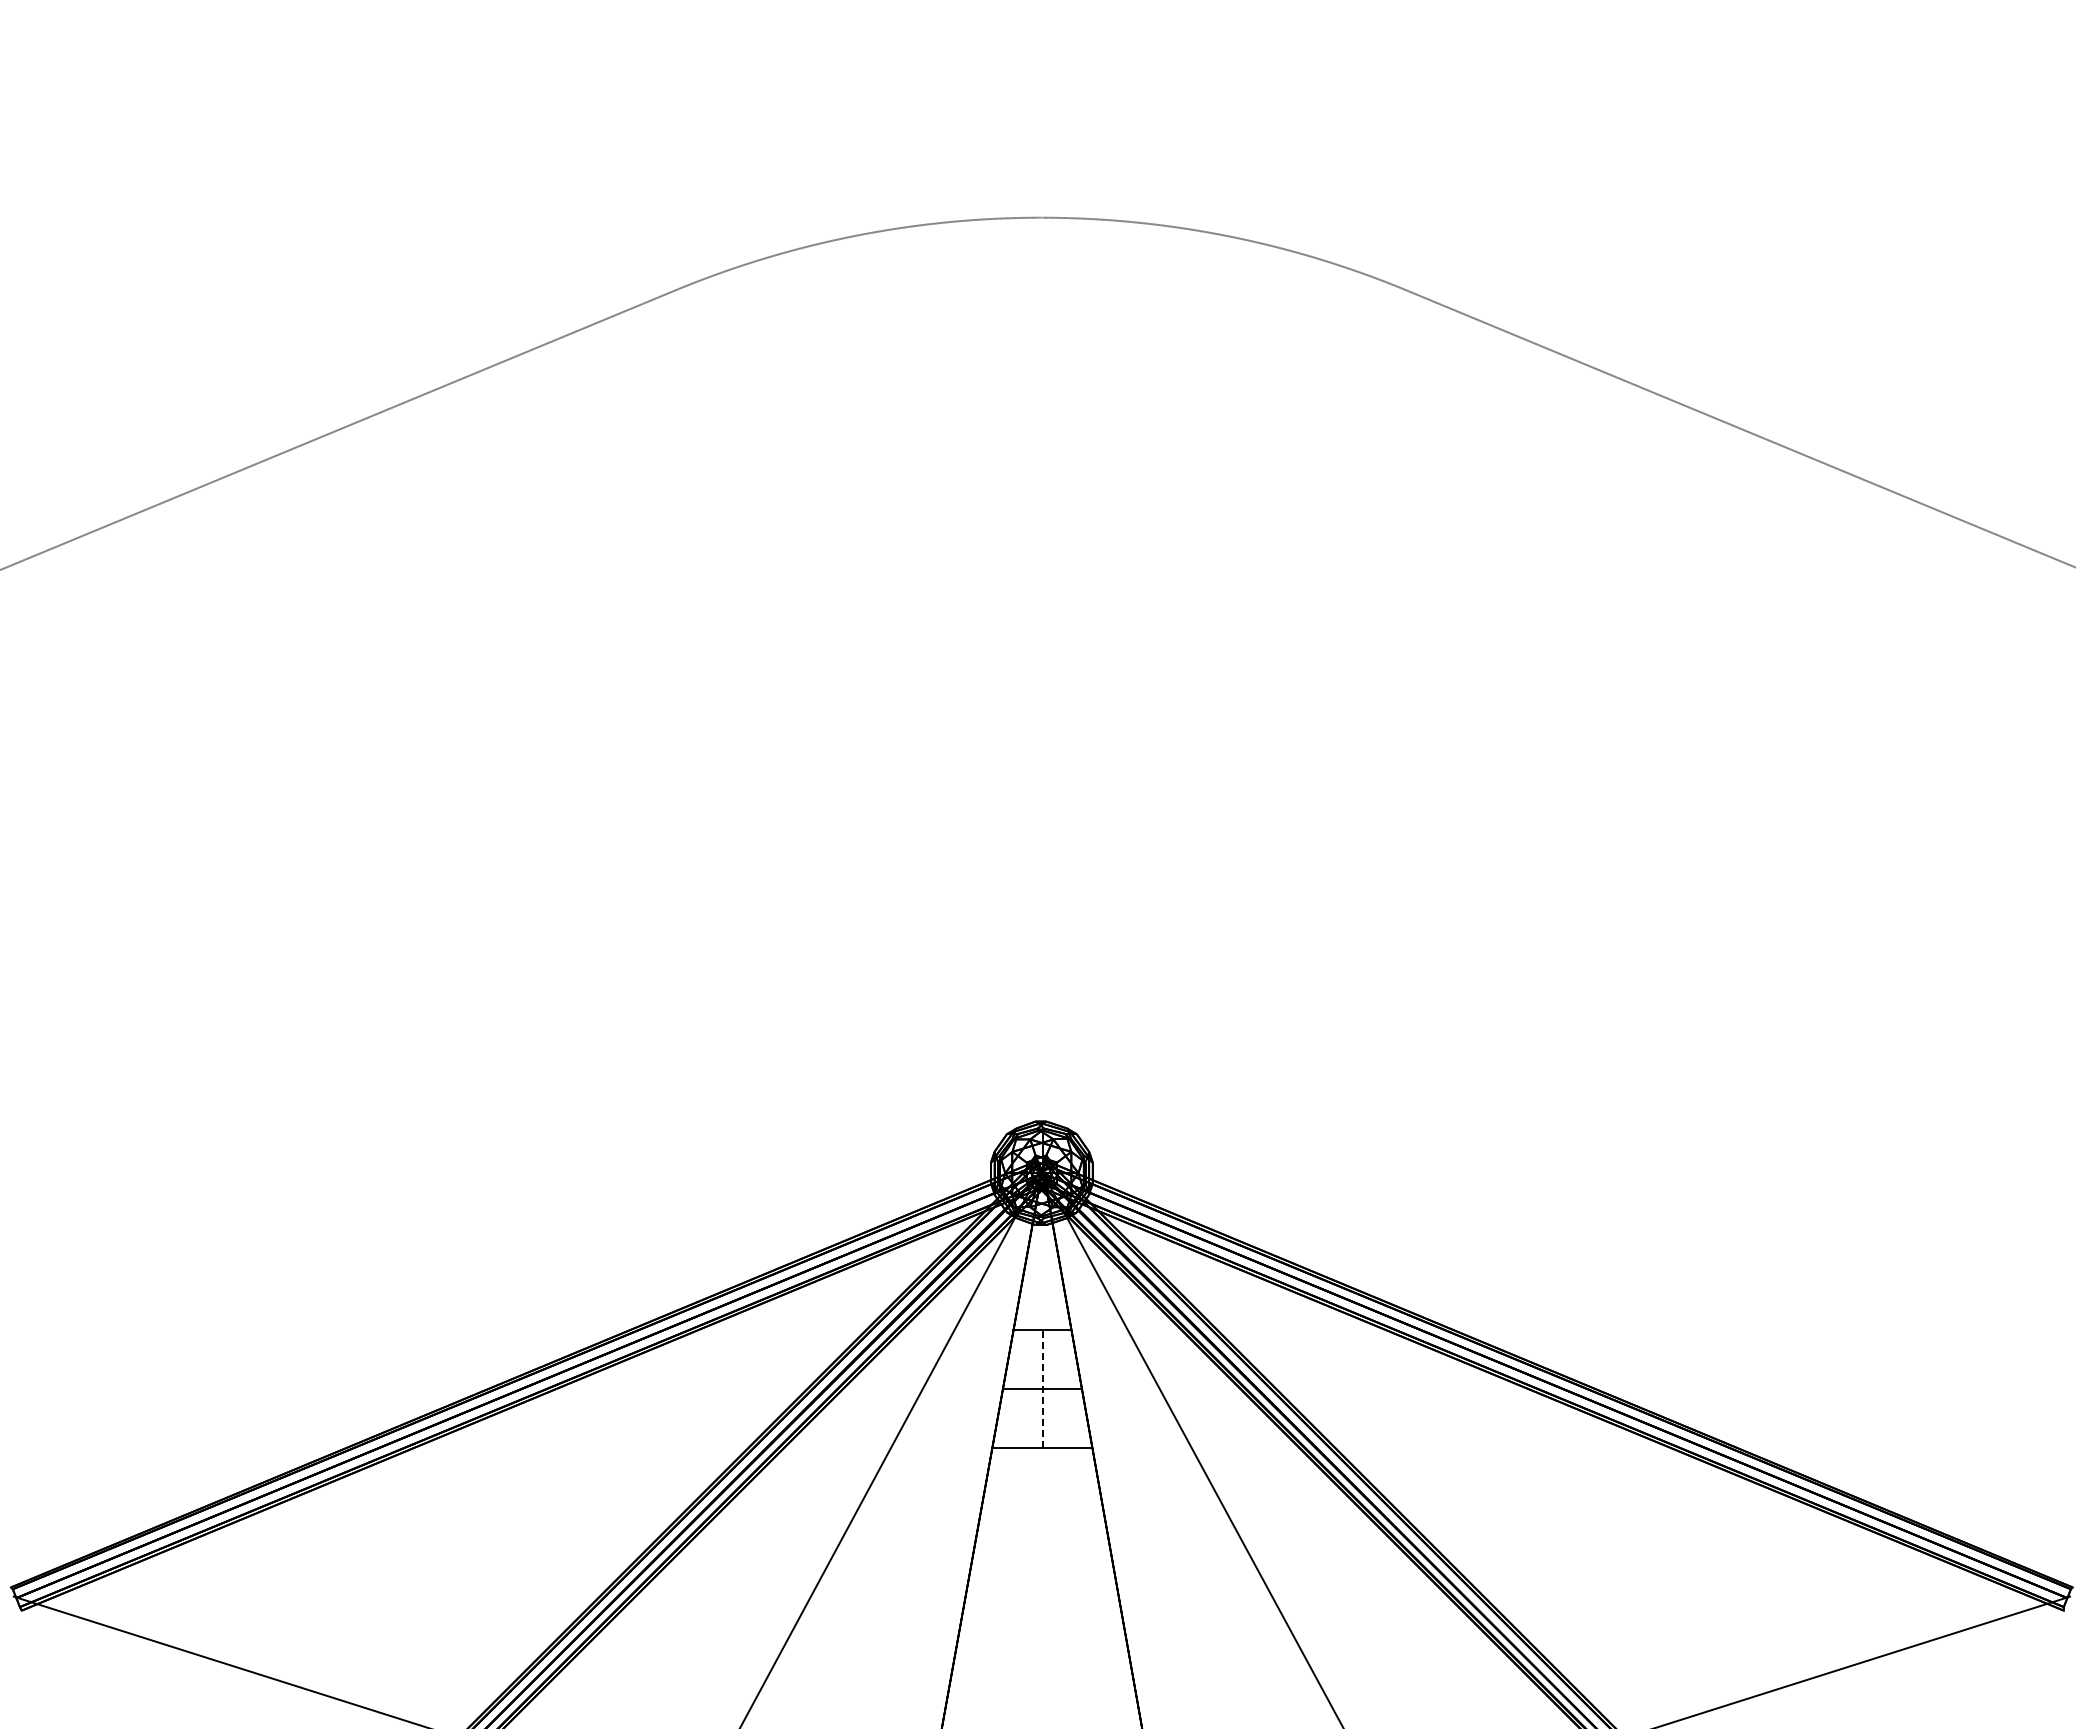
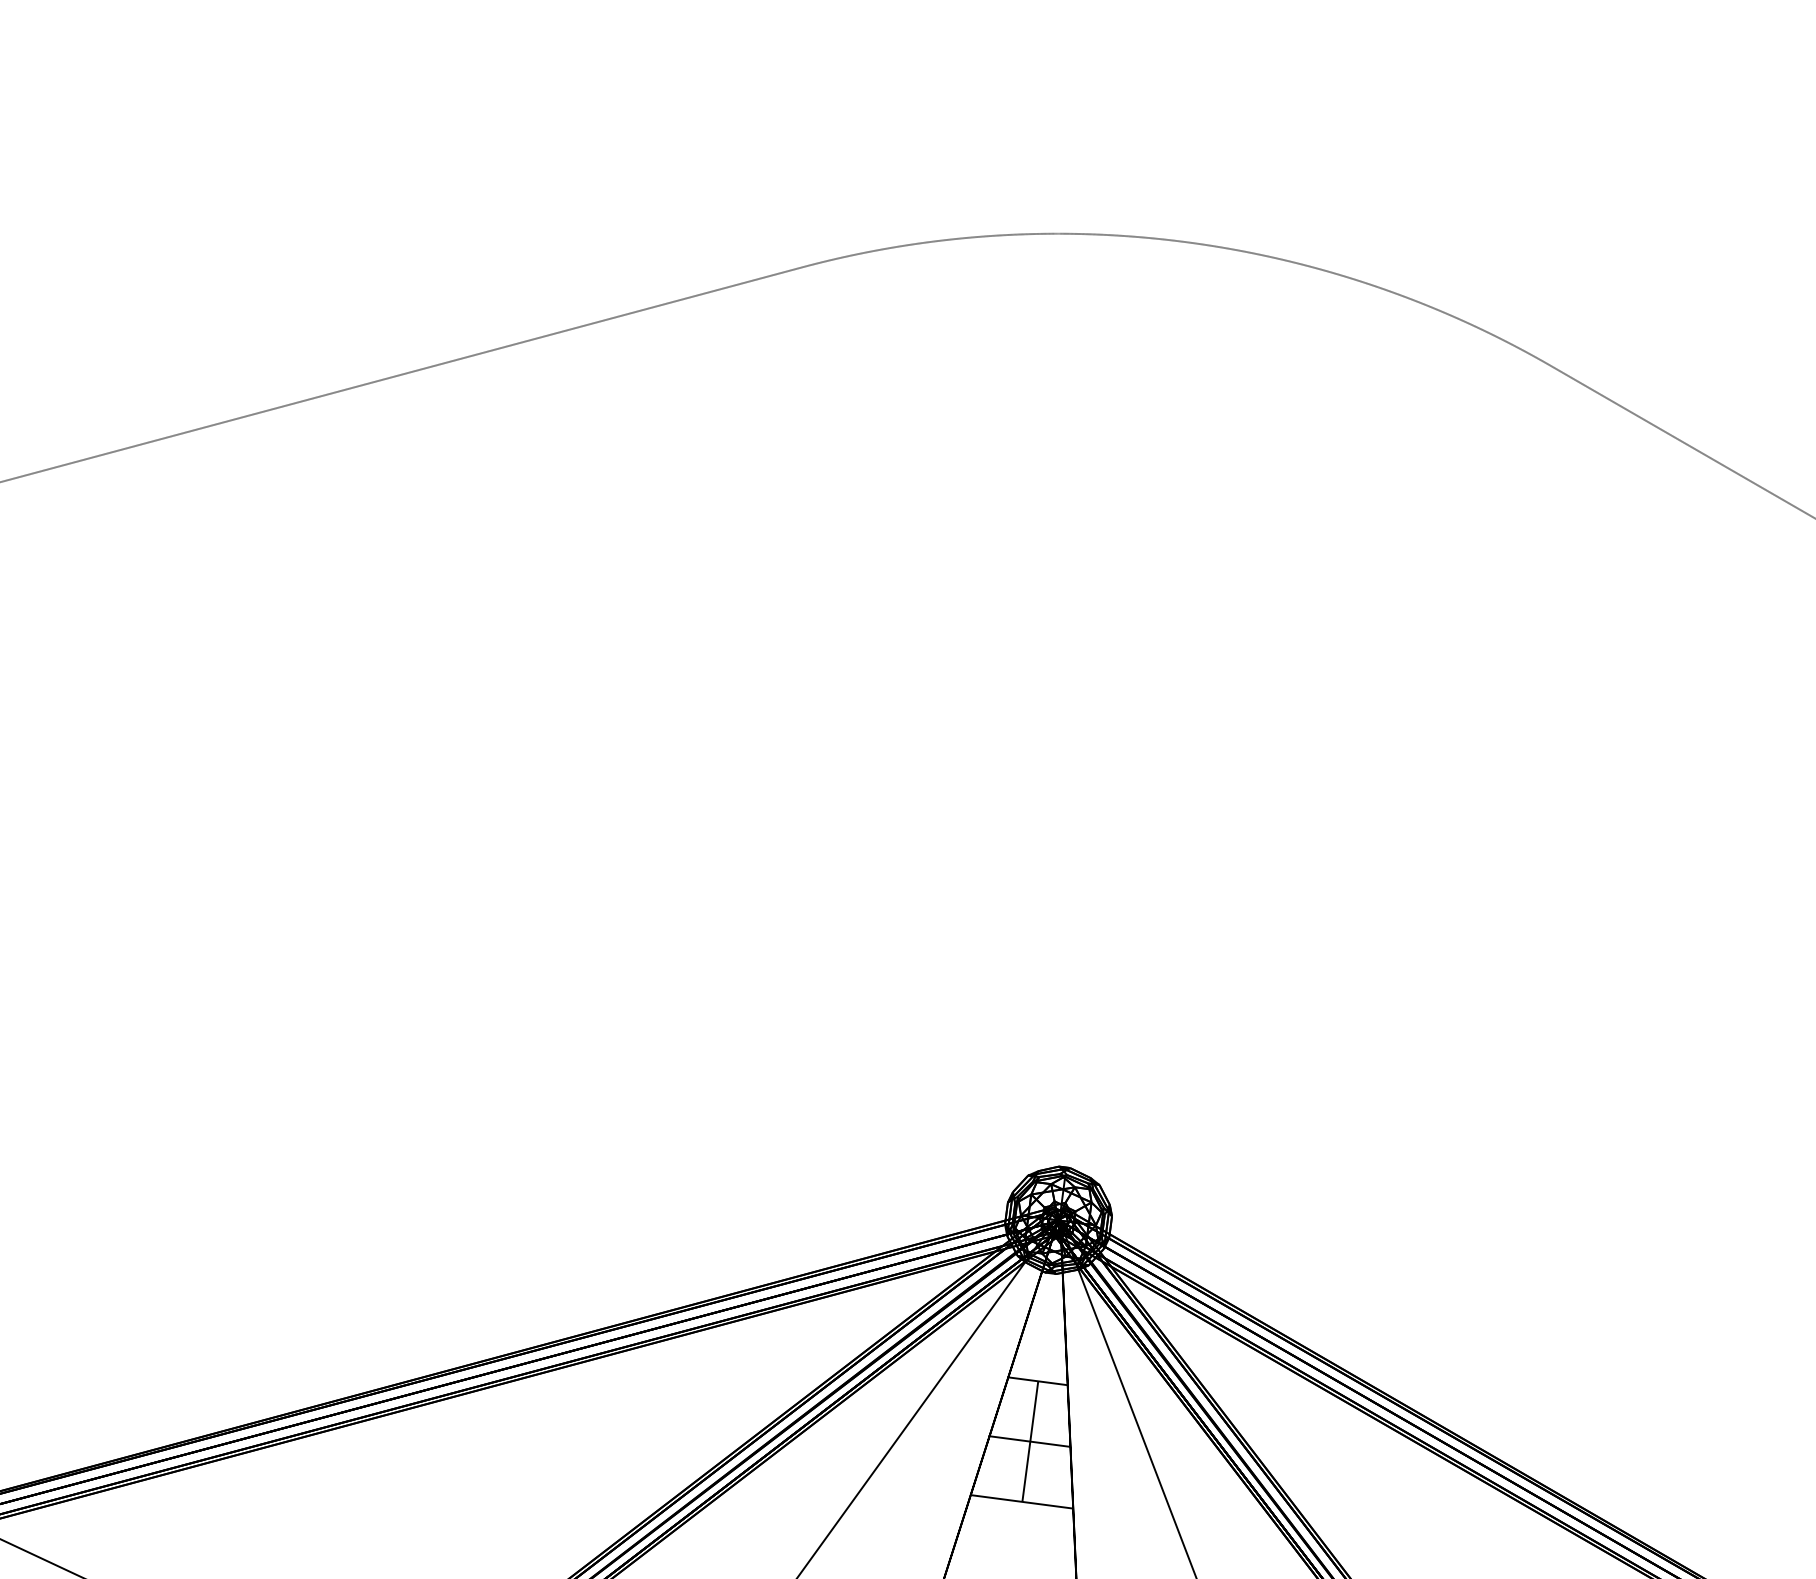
line: (1042, 1389) -> (1030, 1441), dashed -> solid

